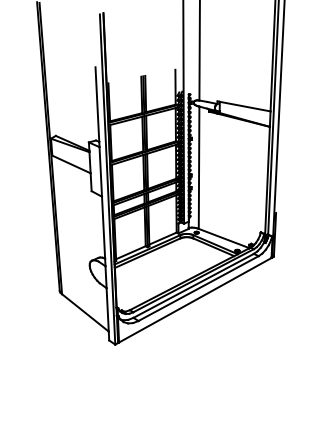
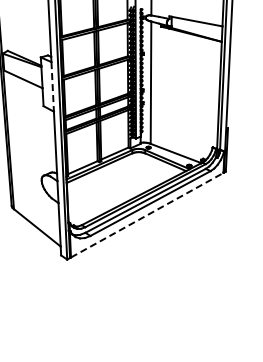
line: (100, 171) -> (52, 86), solid -> dashed
line: (195, 300) -> (147, 215), solid -> dashed

